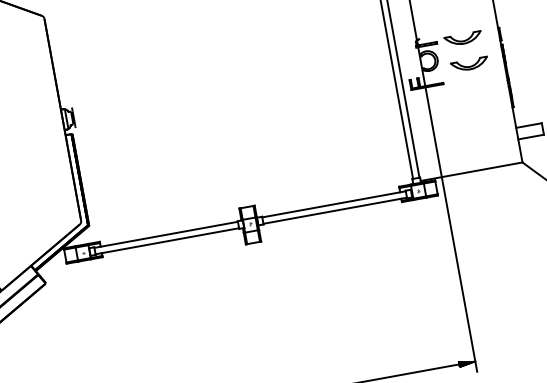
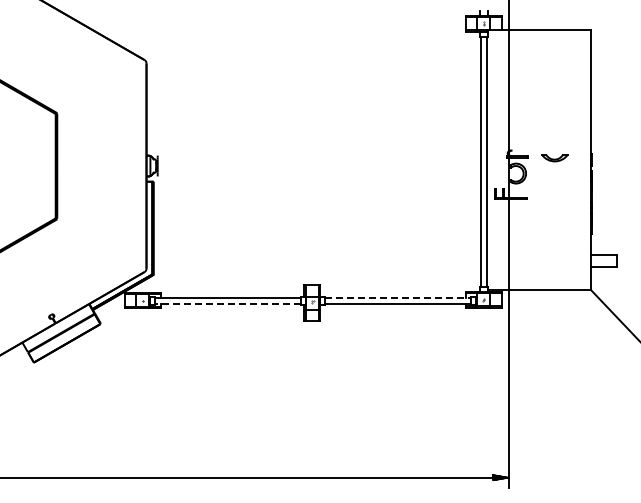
part: (462, 38) -> (554, 157), size x0.7
part: (469, 64) -> (556, 184), removed
line: (334, 204) -> (398, 297), solid -> dashed
line: (167, 241) -> (227, 304), solid -> dashed

